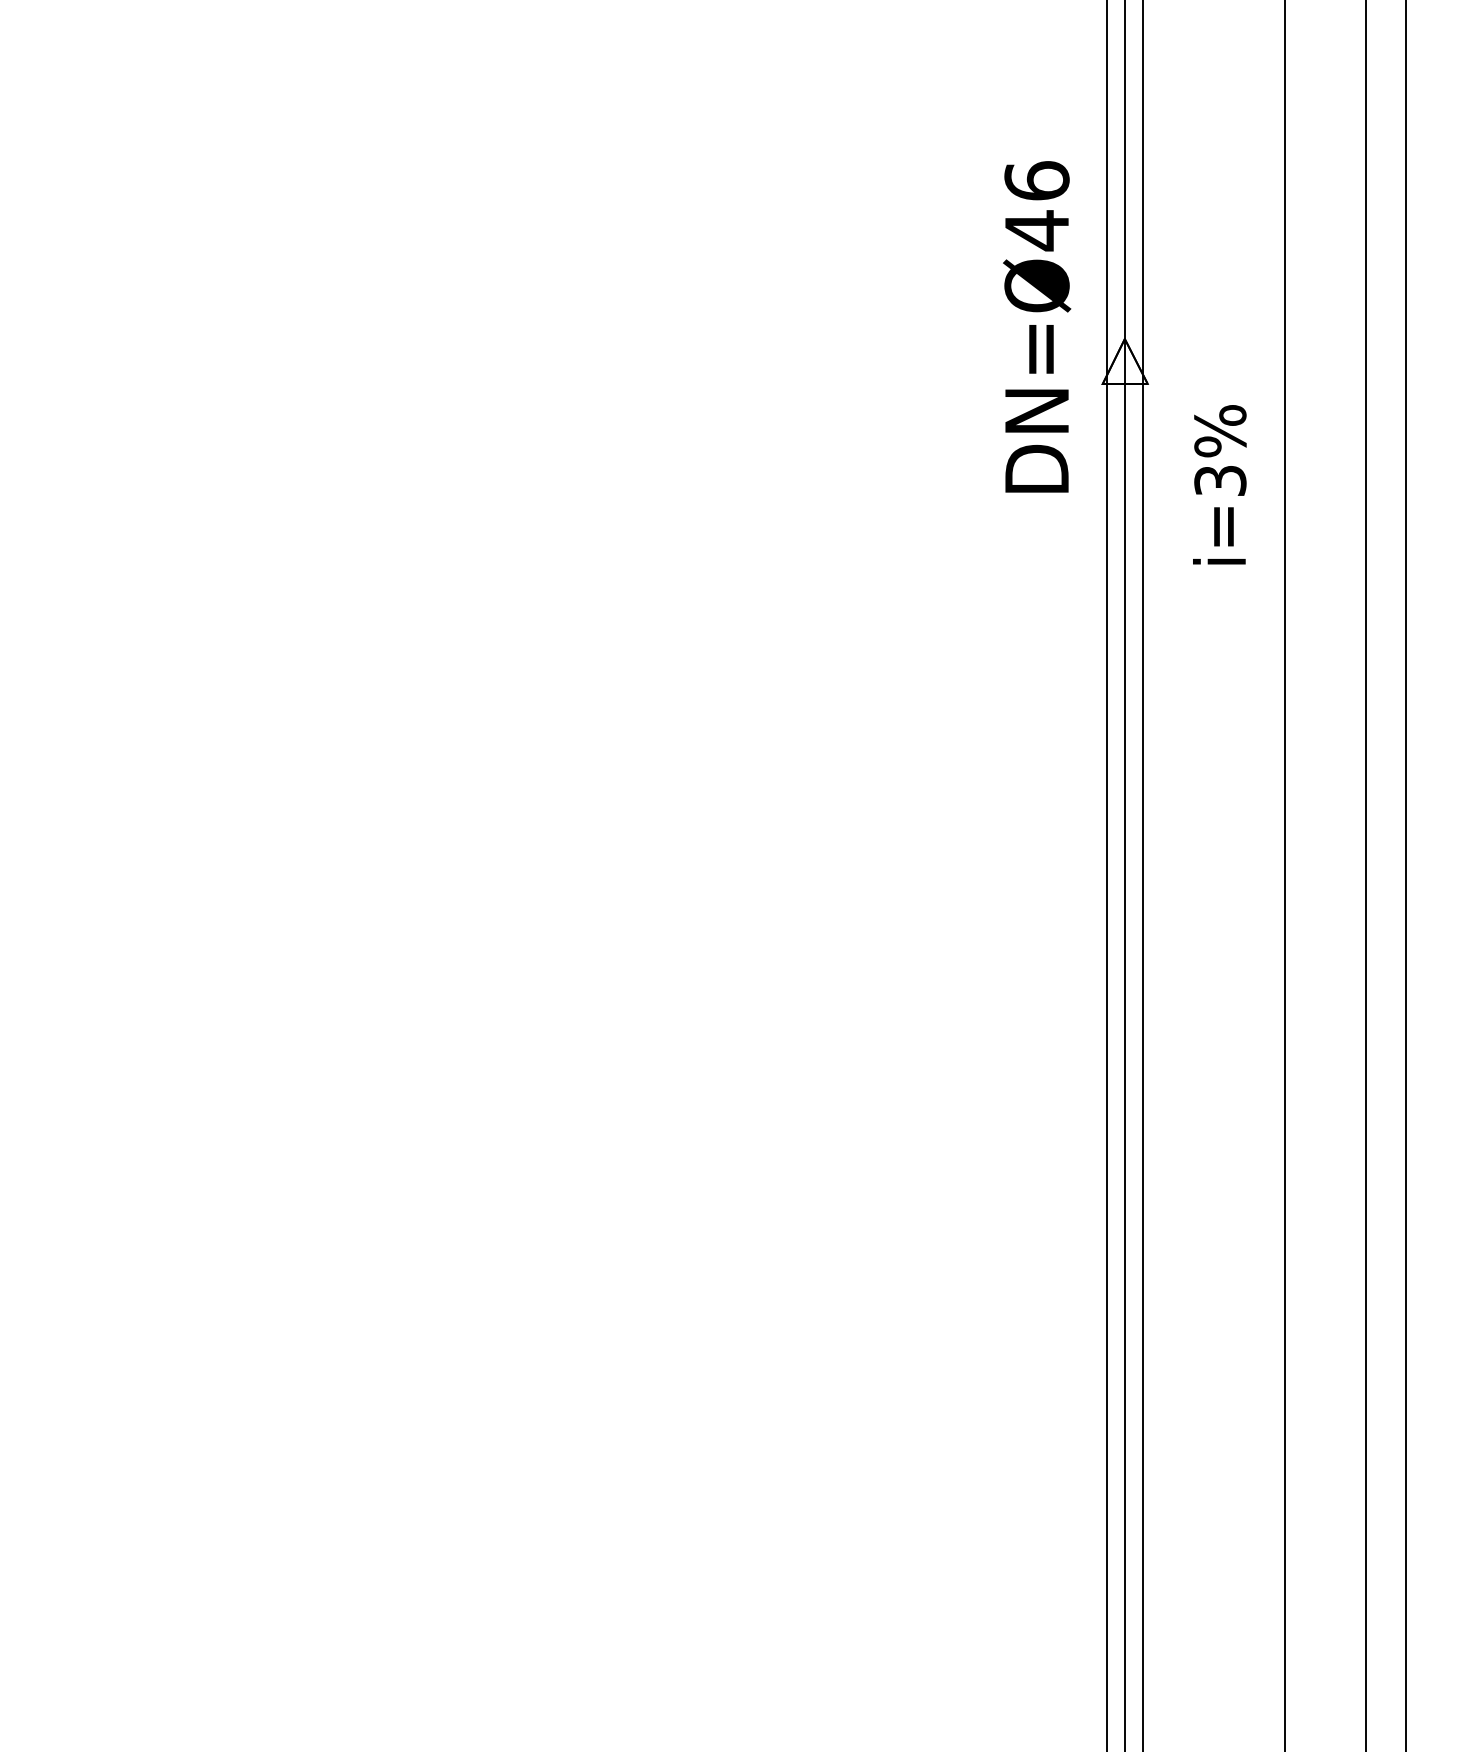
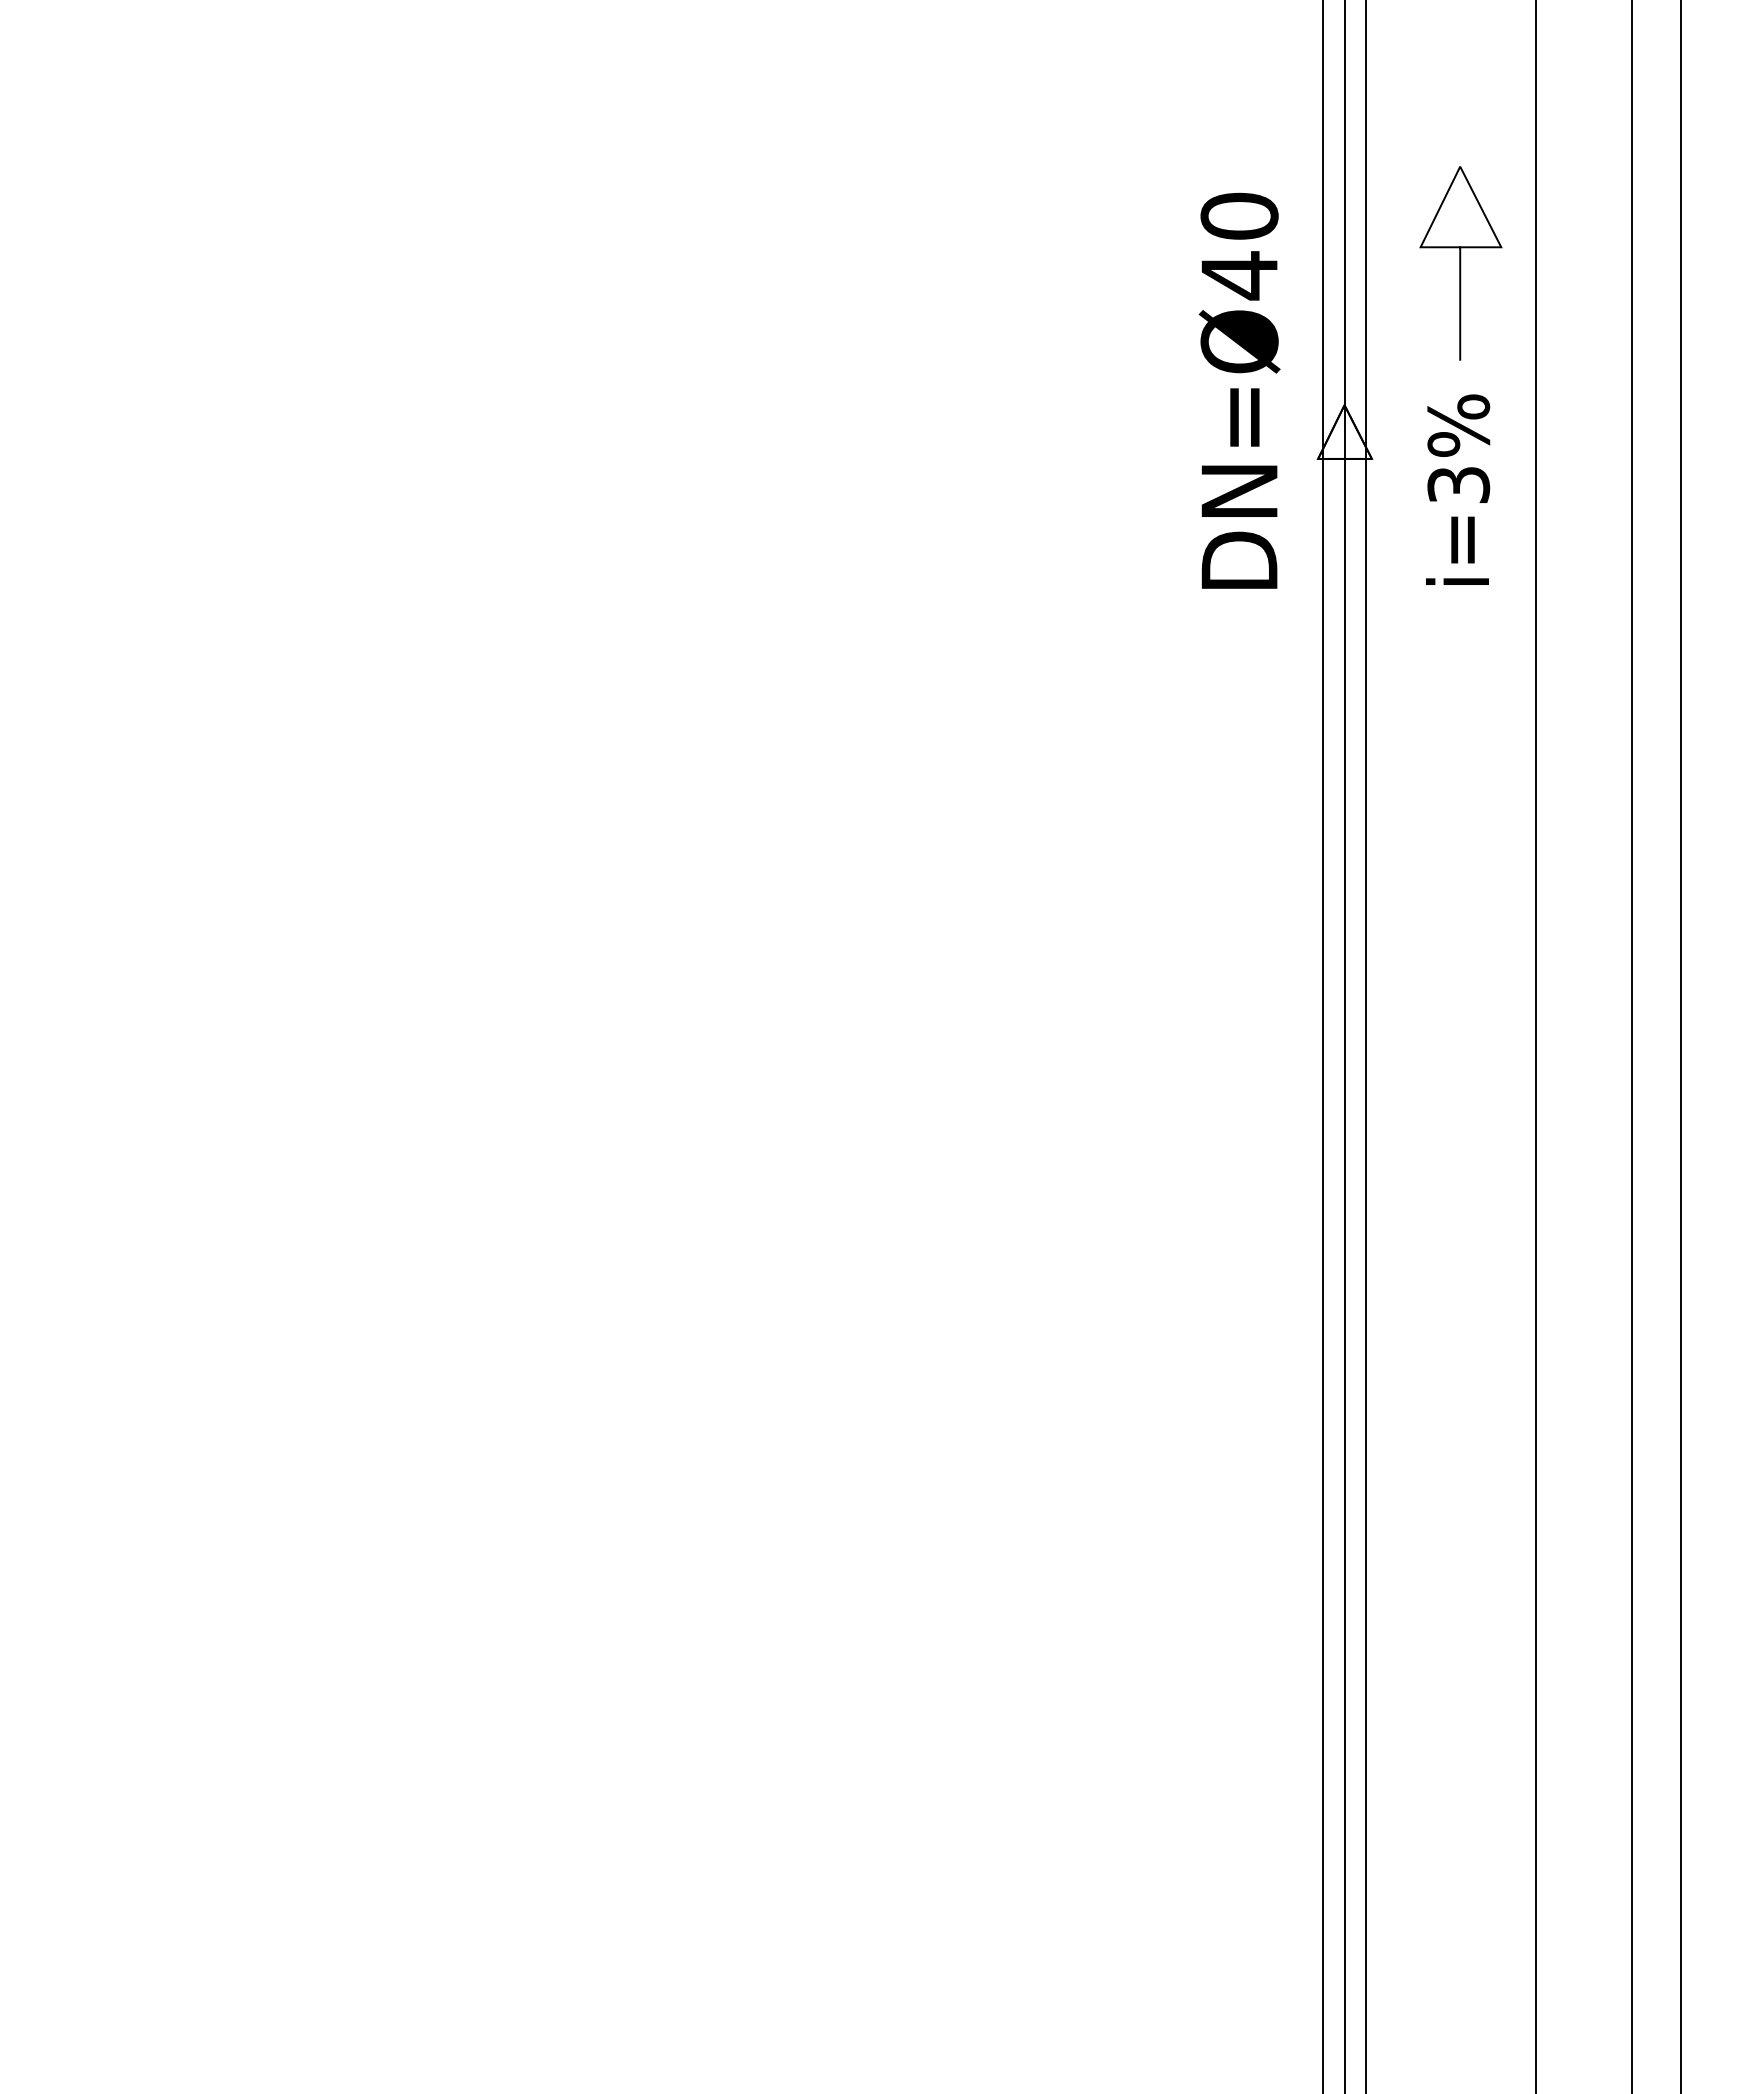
text: (1036, 180) -> (1238, 215), DN=Ø46 -> DN=Ø40
curve: (1222, 220) -> (1461, 263), added
text: (1219, 484) -> (1457, 489), moved

